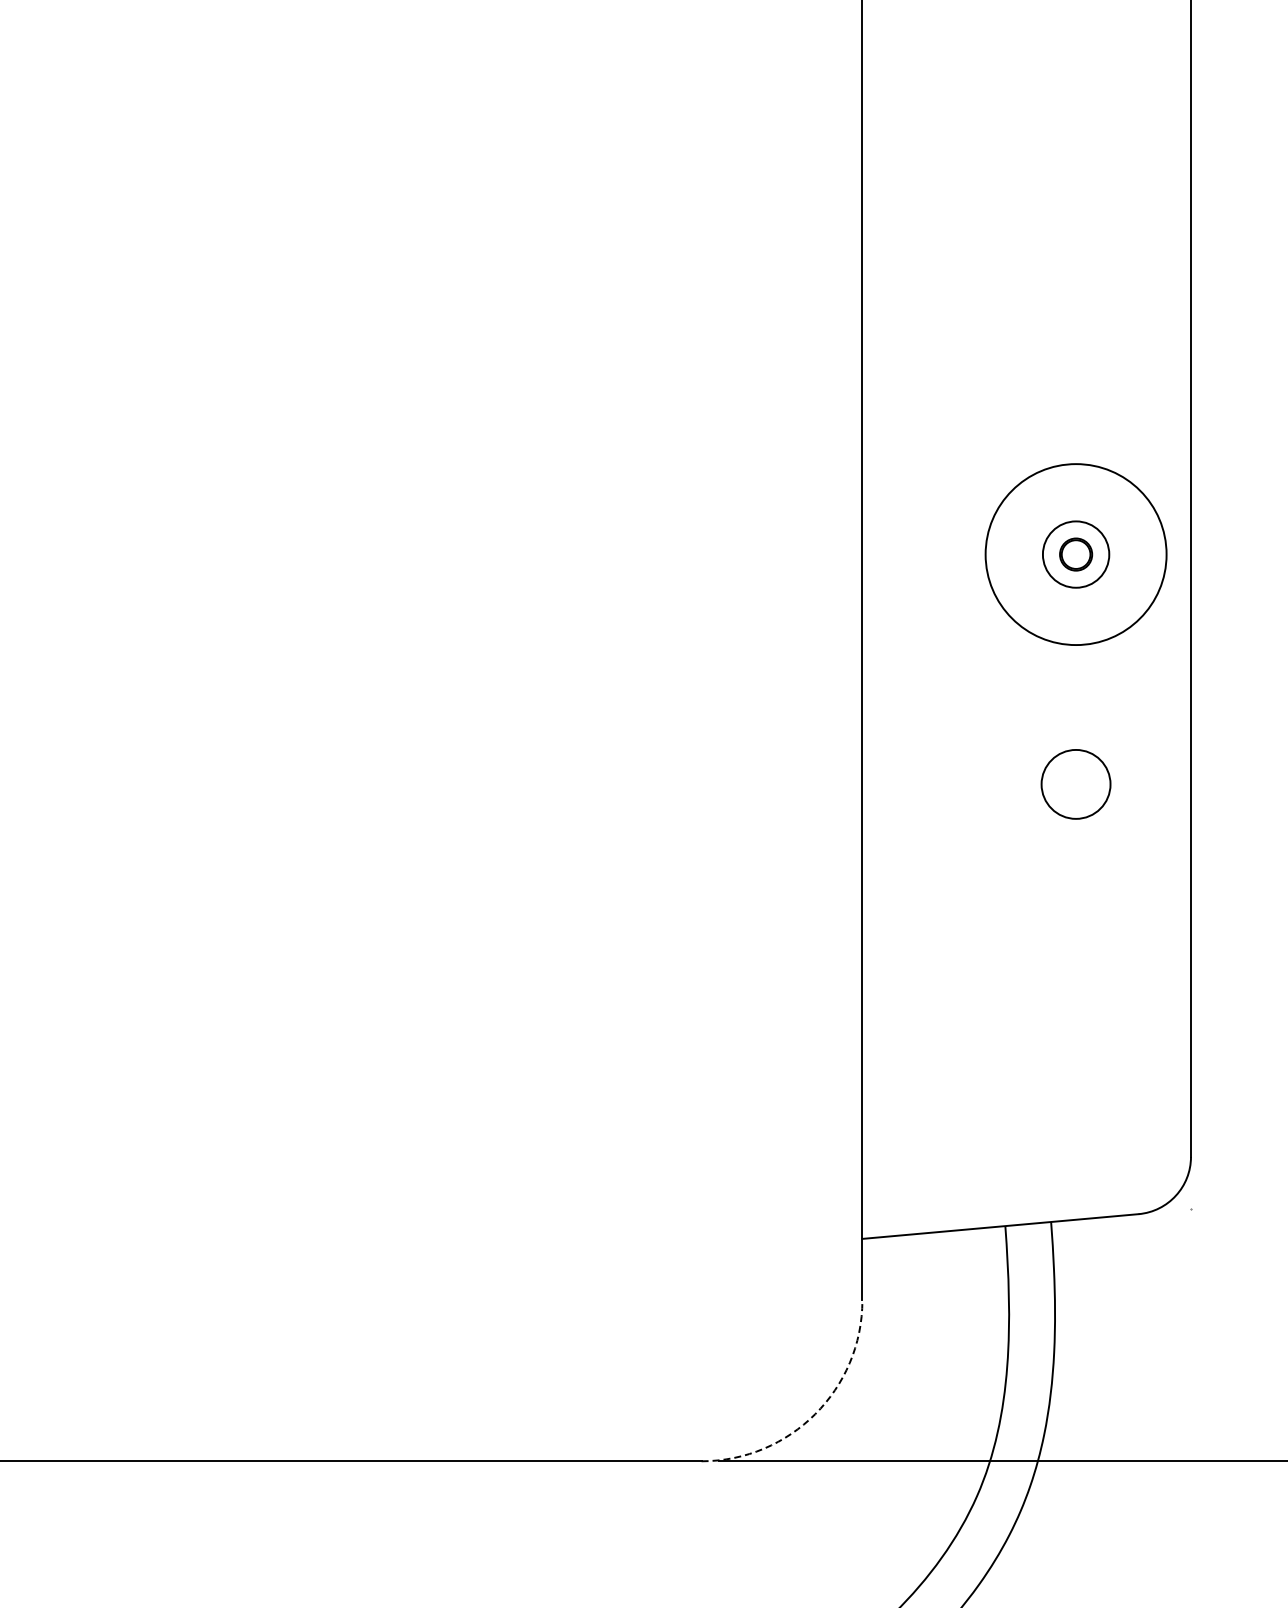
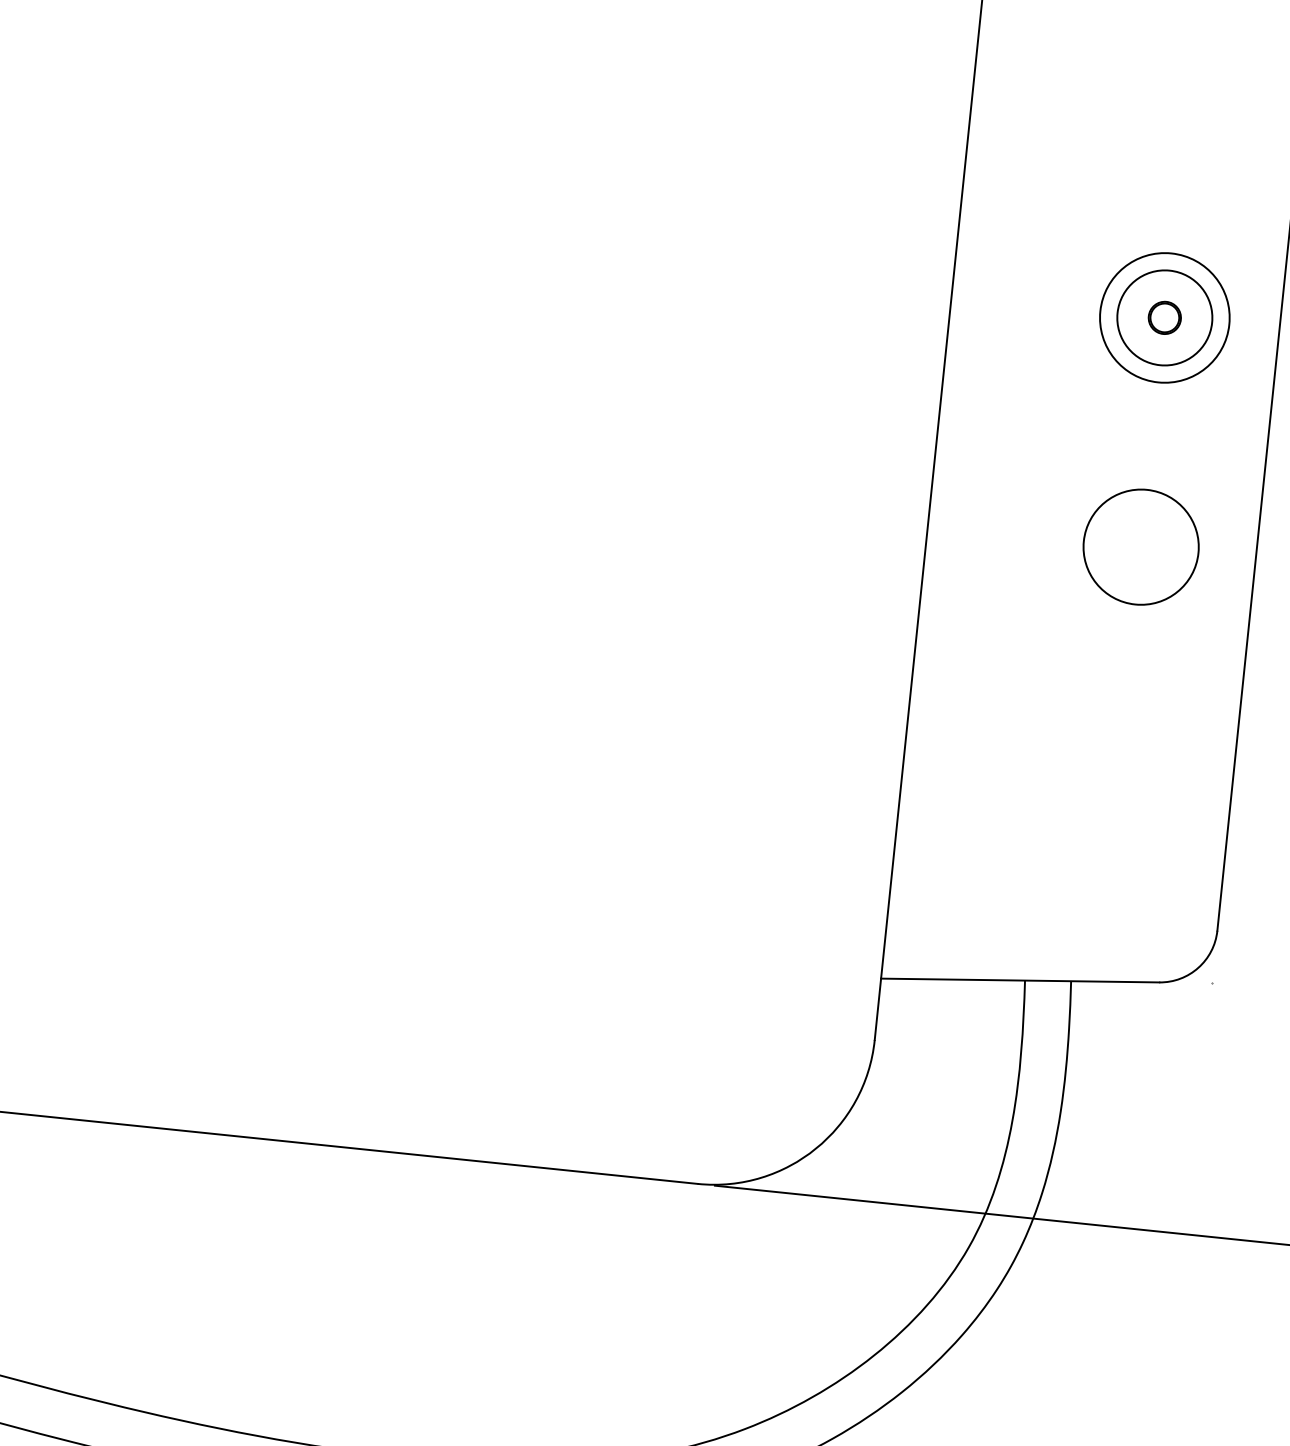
circle: (1075, 554) -> (1164, 317), size x0.71
circle: (1075, 554) -> (1164, 317), size x1.43
circle: (1075, 784) -> (1140, 547), size x1.67
arc: (815, 1414) -> (816, 1148), dashed -> solid

